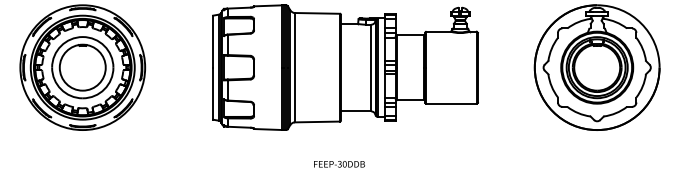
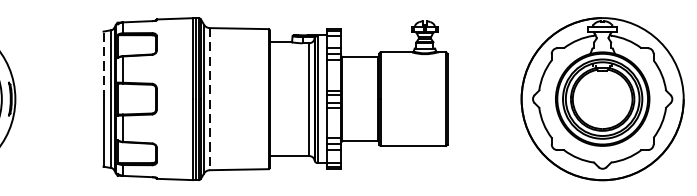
line: (213, 41) -> (104, 65), solid -> dashed
line: (294, 67) -> (209, 98), solid -> dashed

